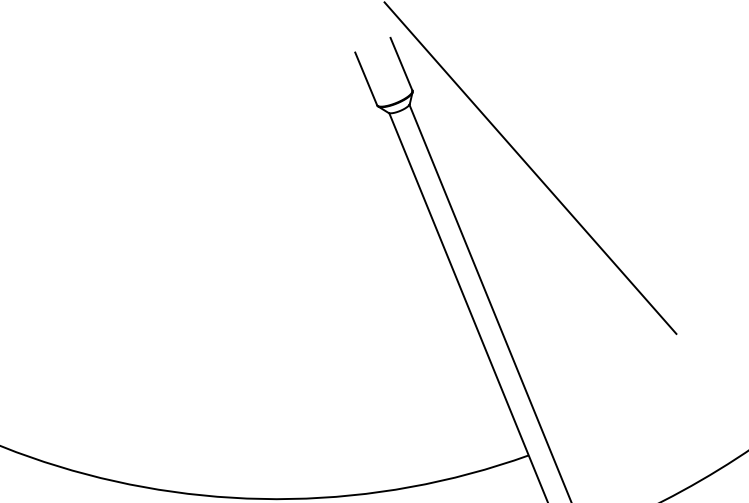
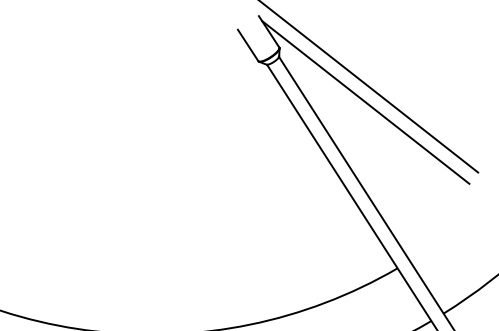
line: (526, 197) -> (365, 102), added

